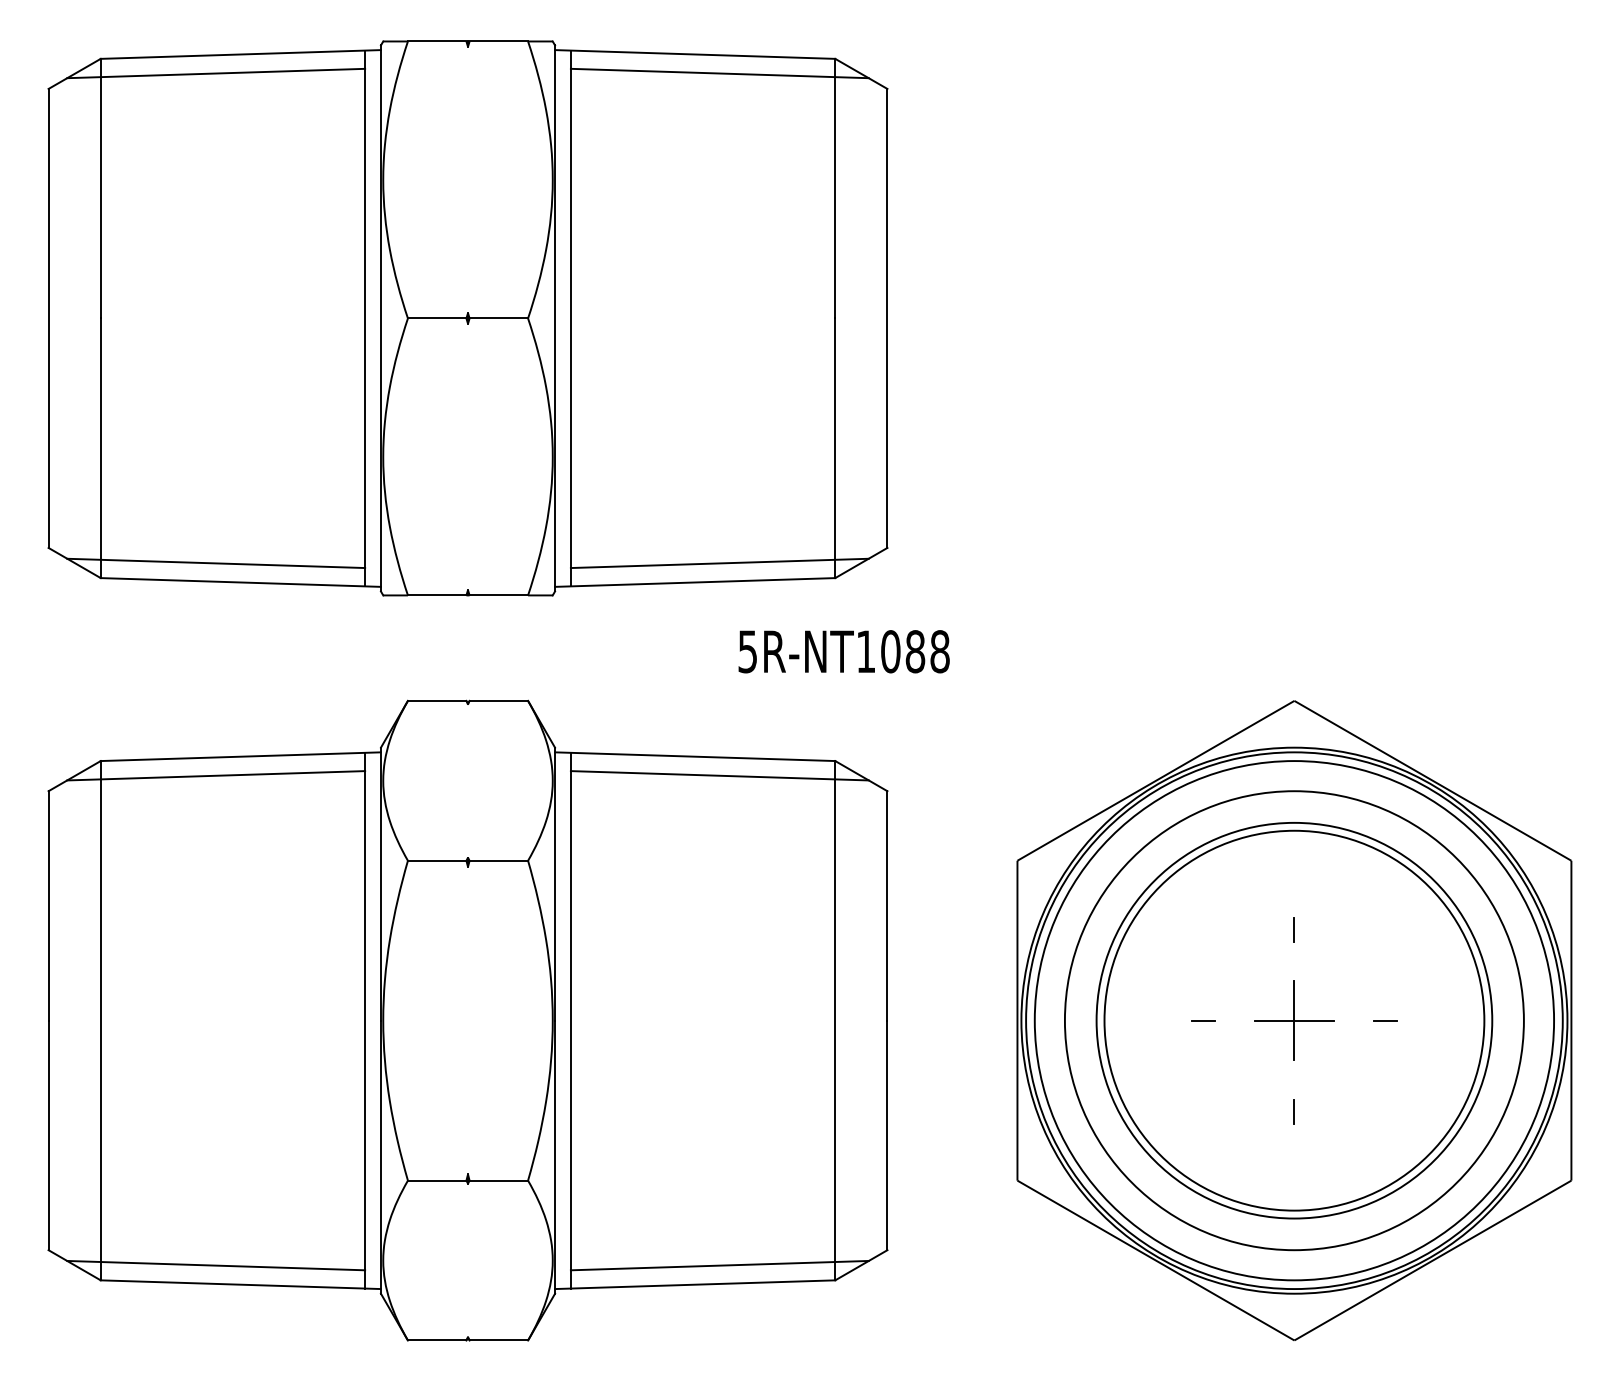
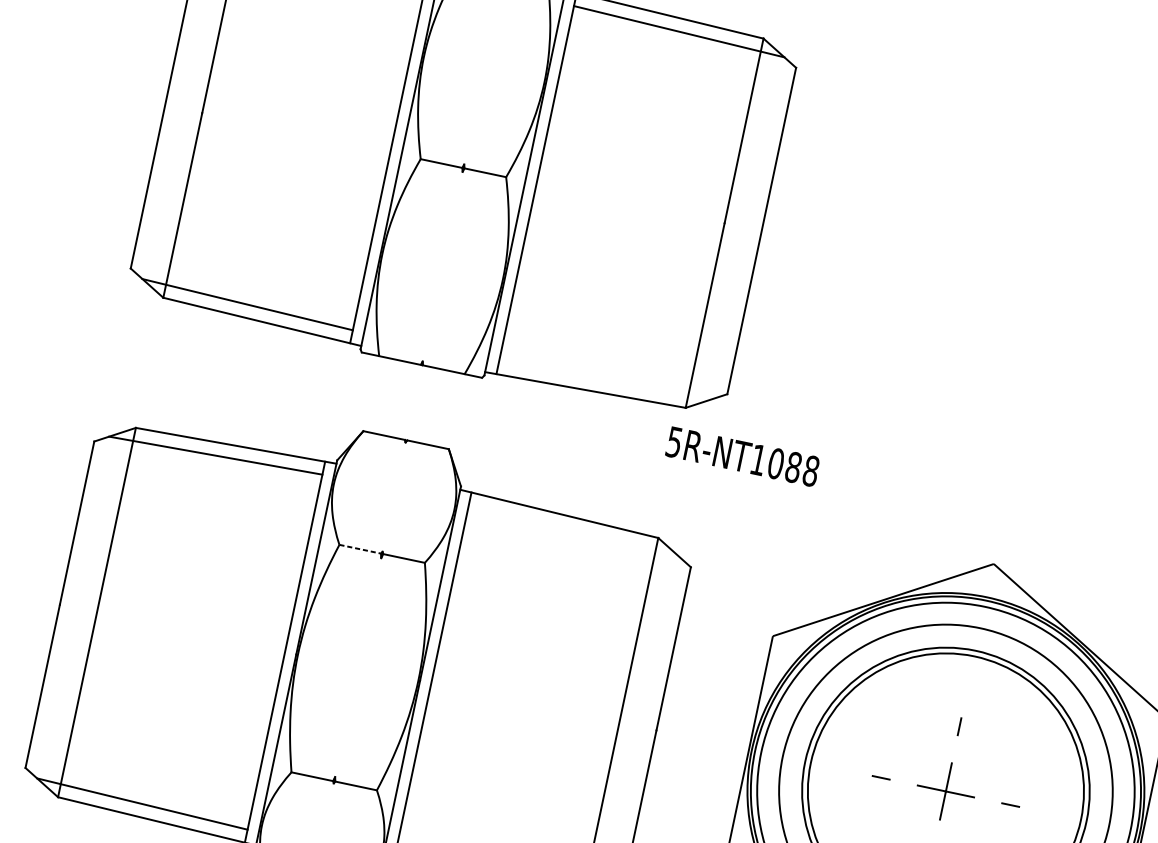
line: (719, 563) -> (605, 380), removed
text: (843, 651) -> (742, 456), moved
line: (719, 775) -> (573, 530), removed
line: (437, 860) -> (360, 549), solid -> dashed

